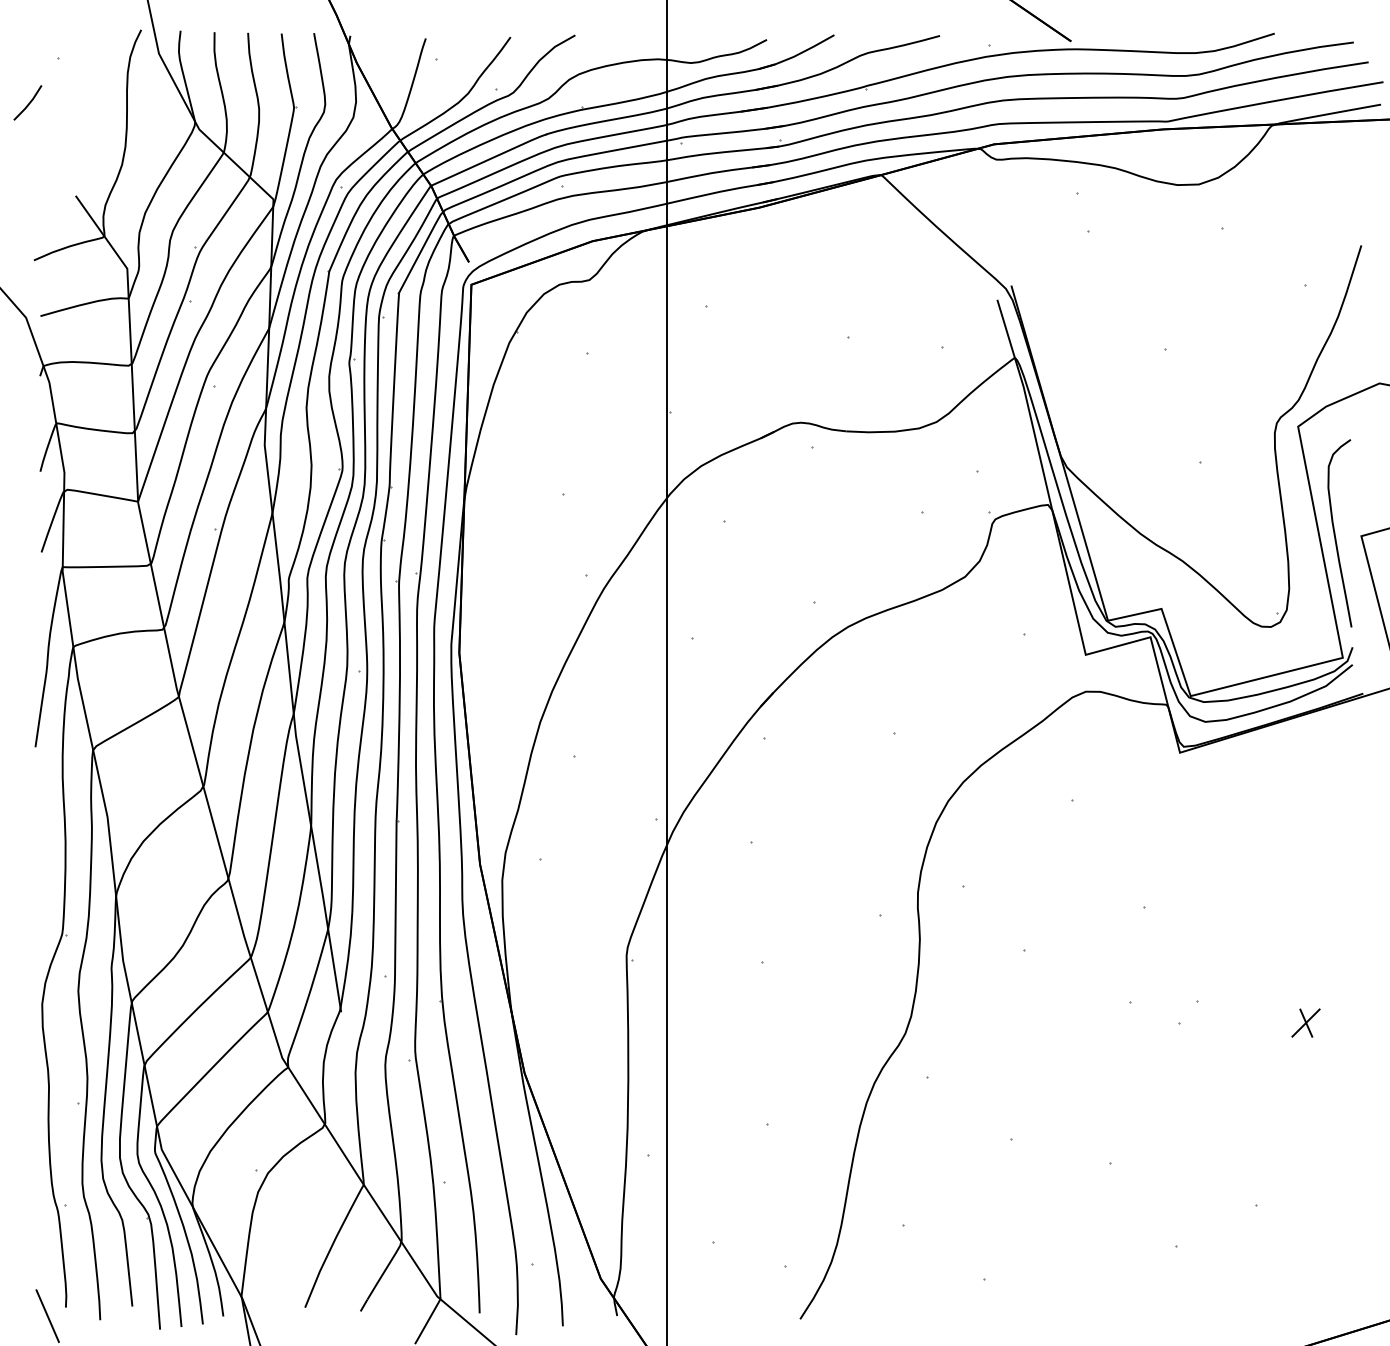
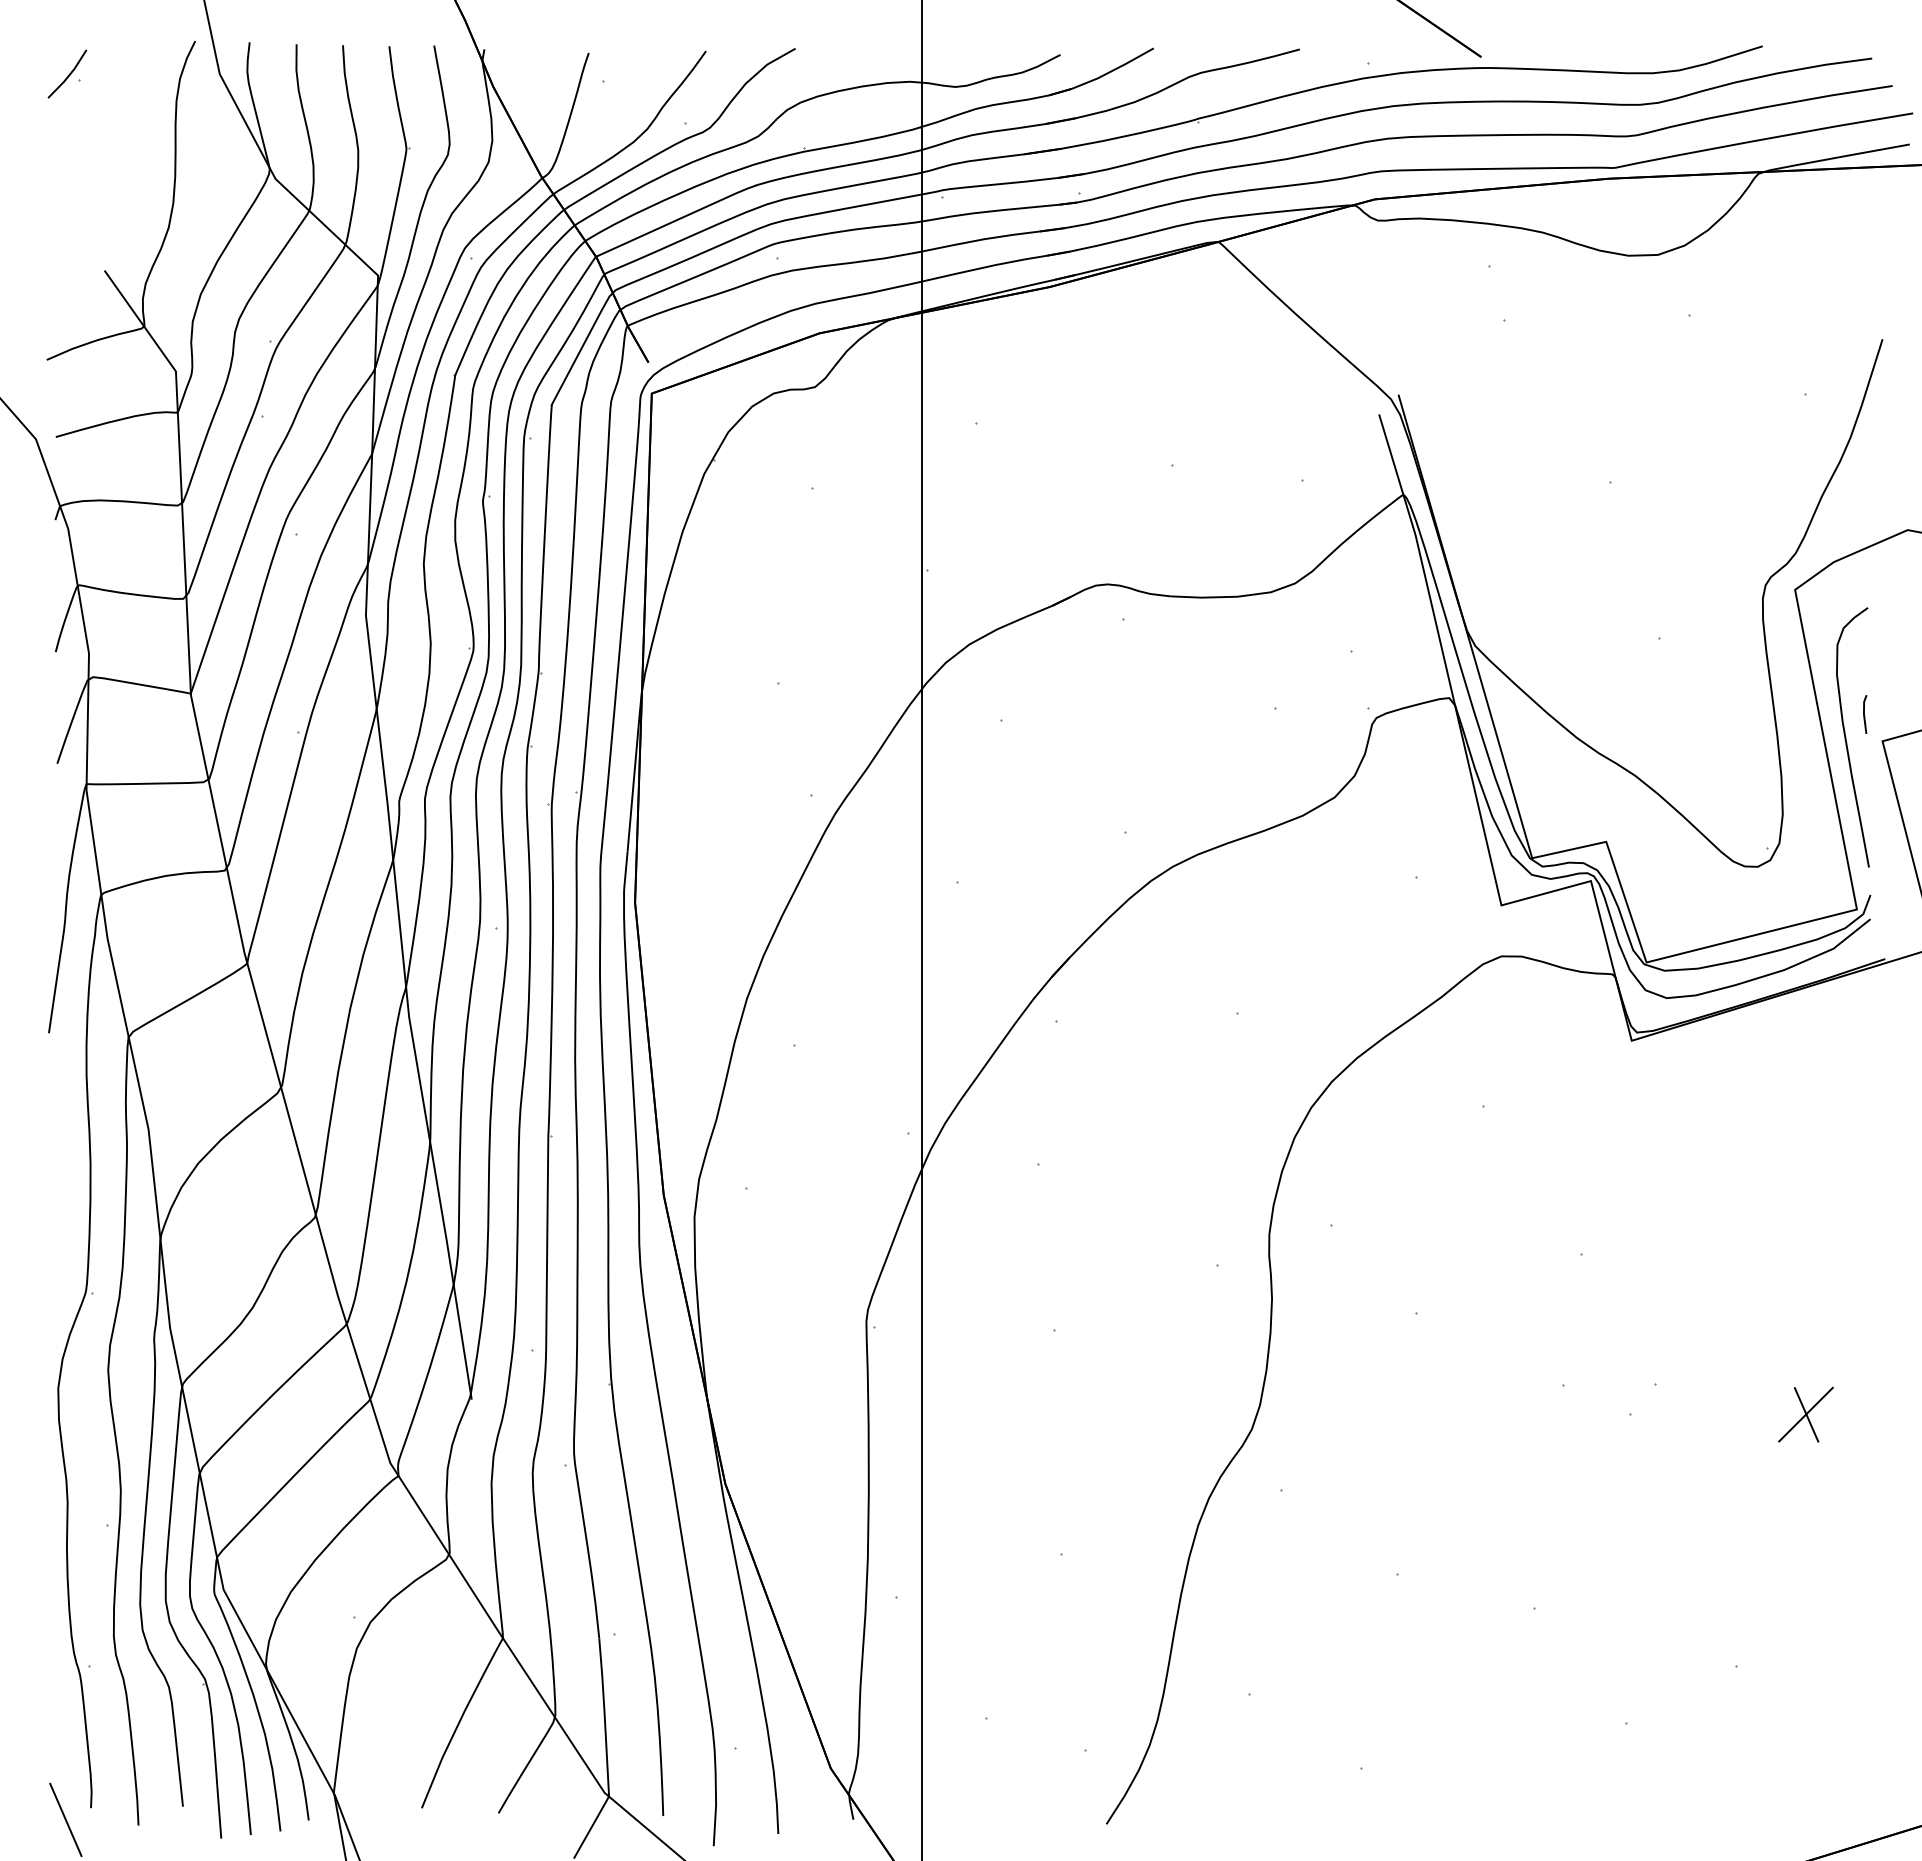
line: (28, 103) -> (68, 74), moved
line: (1348, 516) -> (1864, 714), added
part: (1305, 1022) -> (1805, 1414), size x1.43

